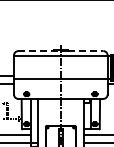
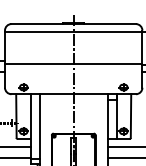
line: (40, 51) -> (43, 24), dashed -> solid
line: (85, 51) -> (109, 24), dashed -> solid

